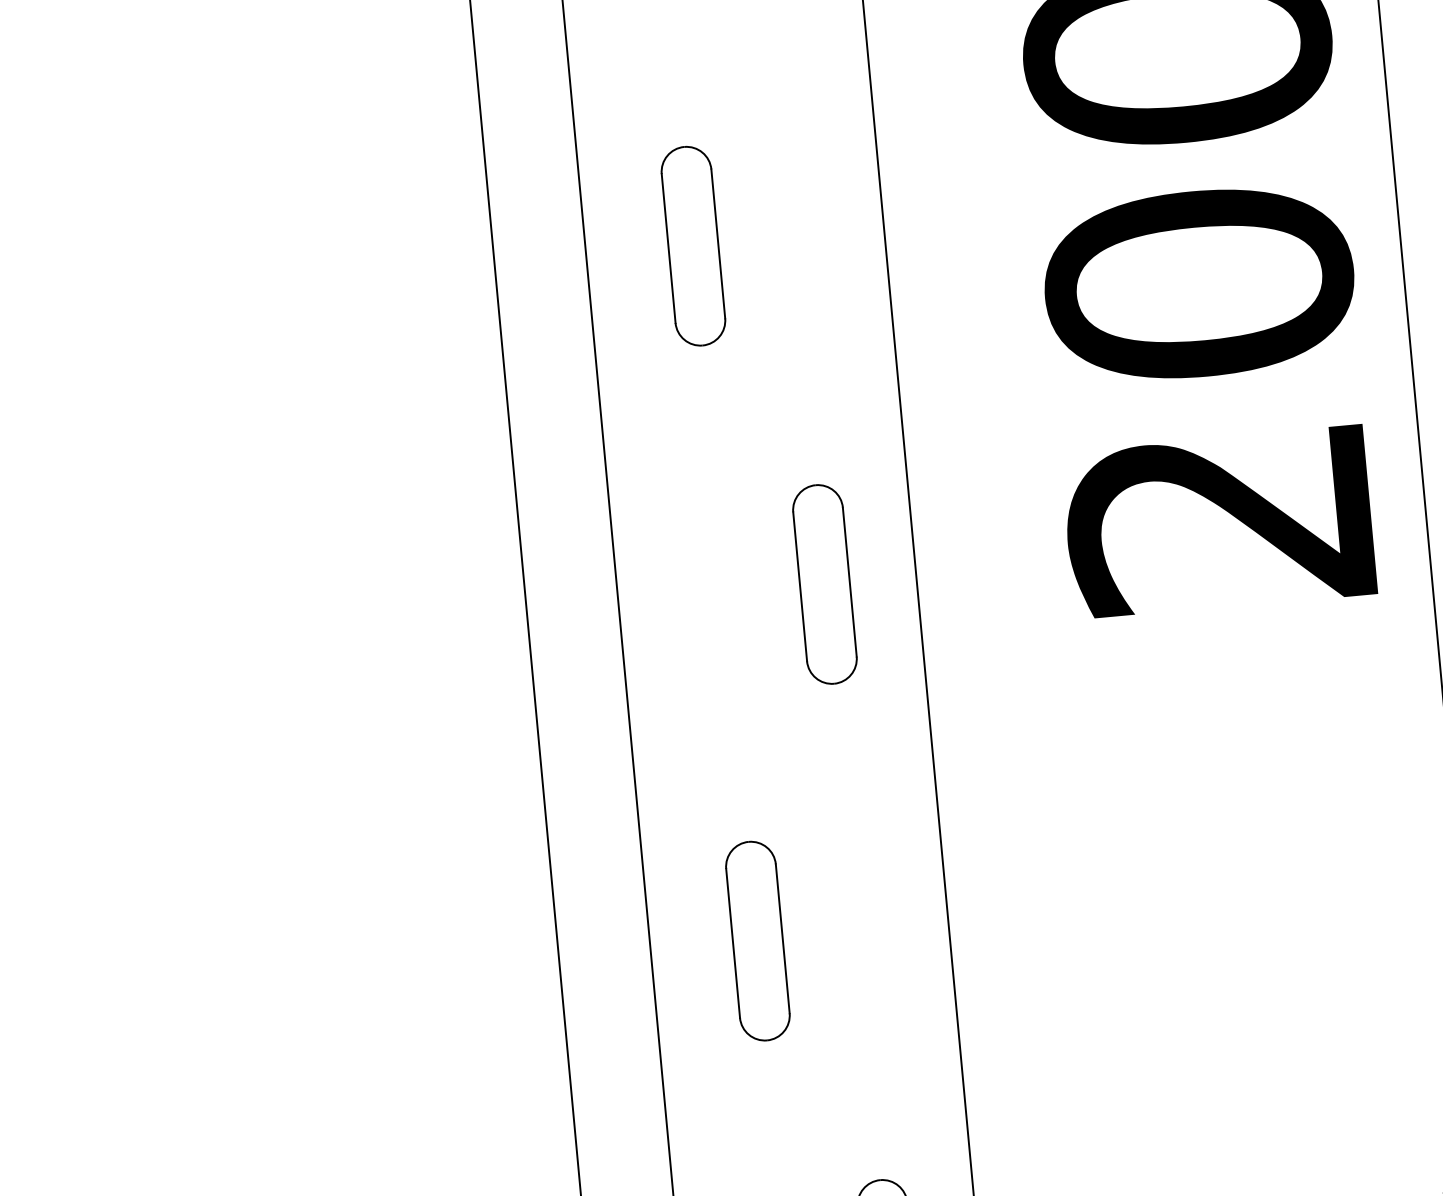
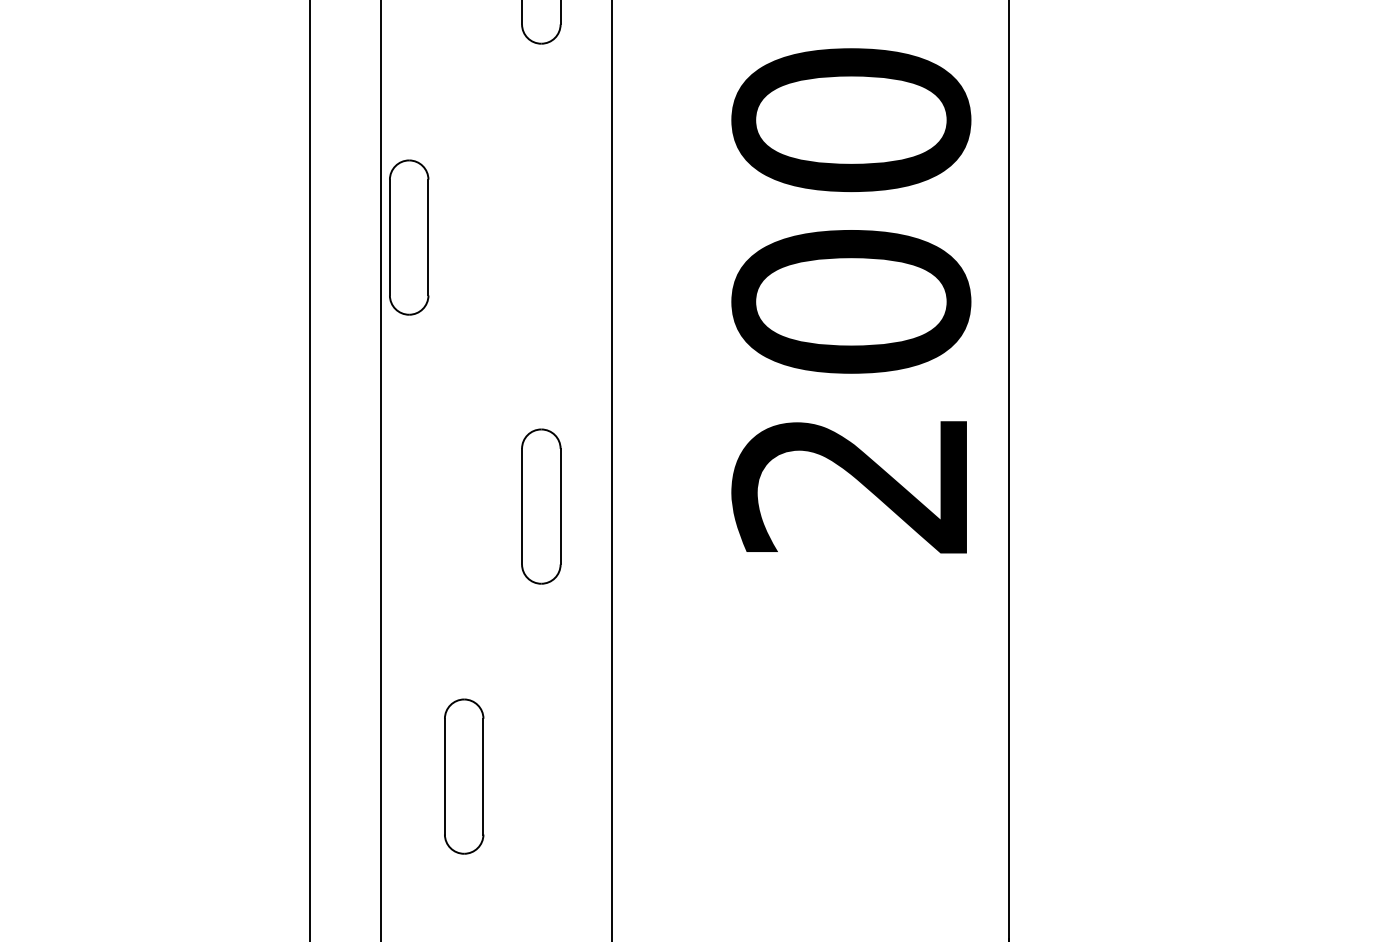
part: (693, 246) -> (409, 237), moved

